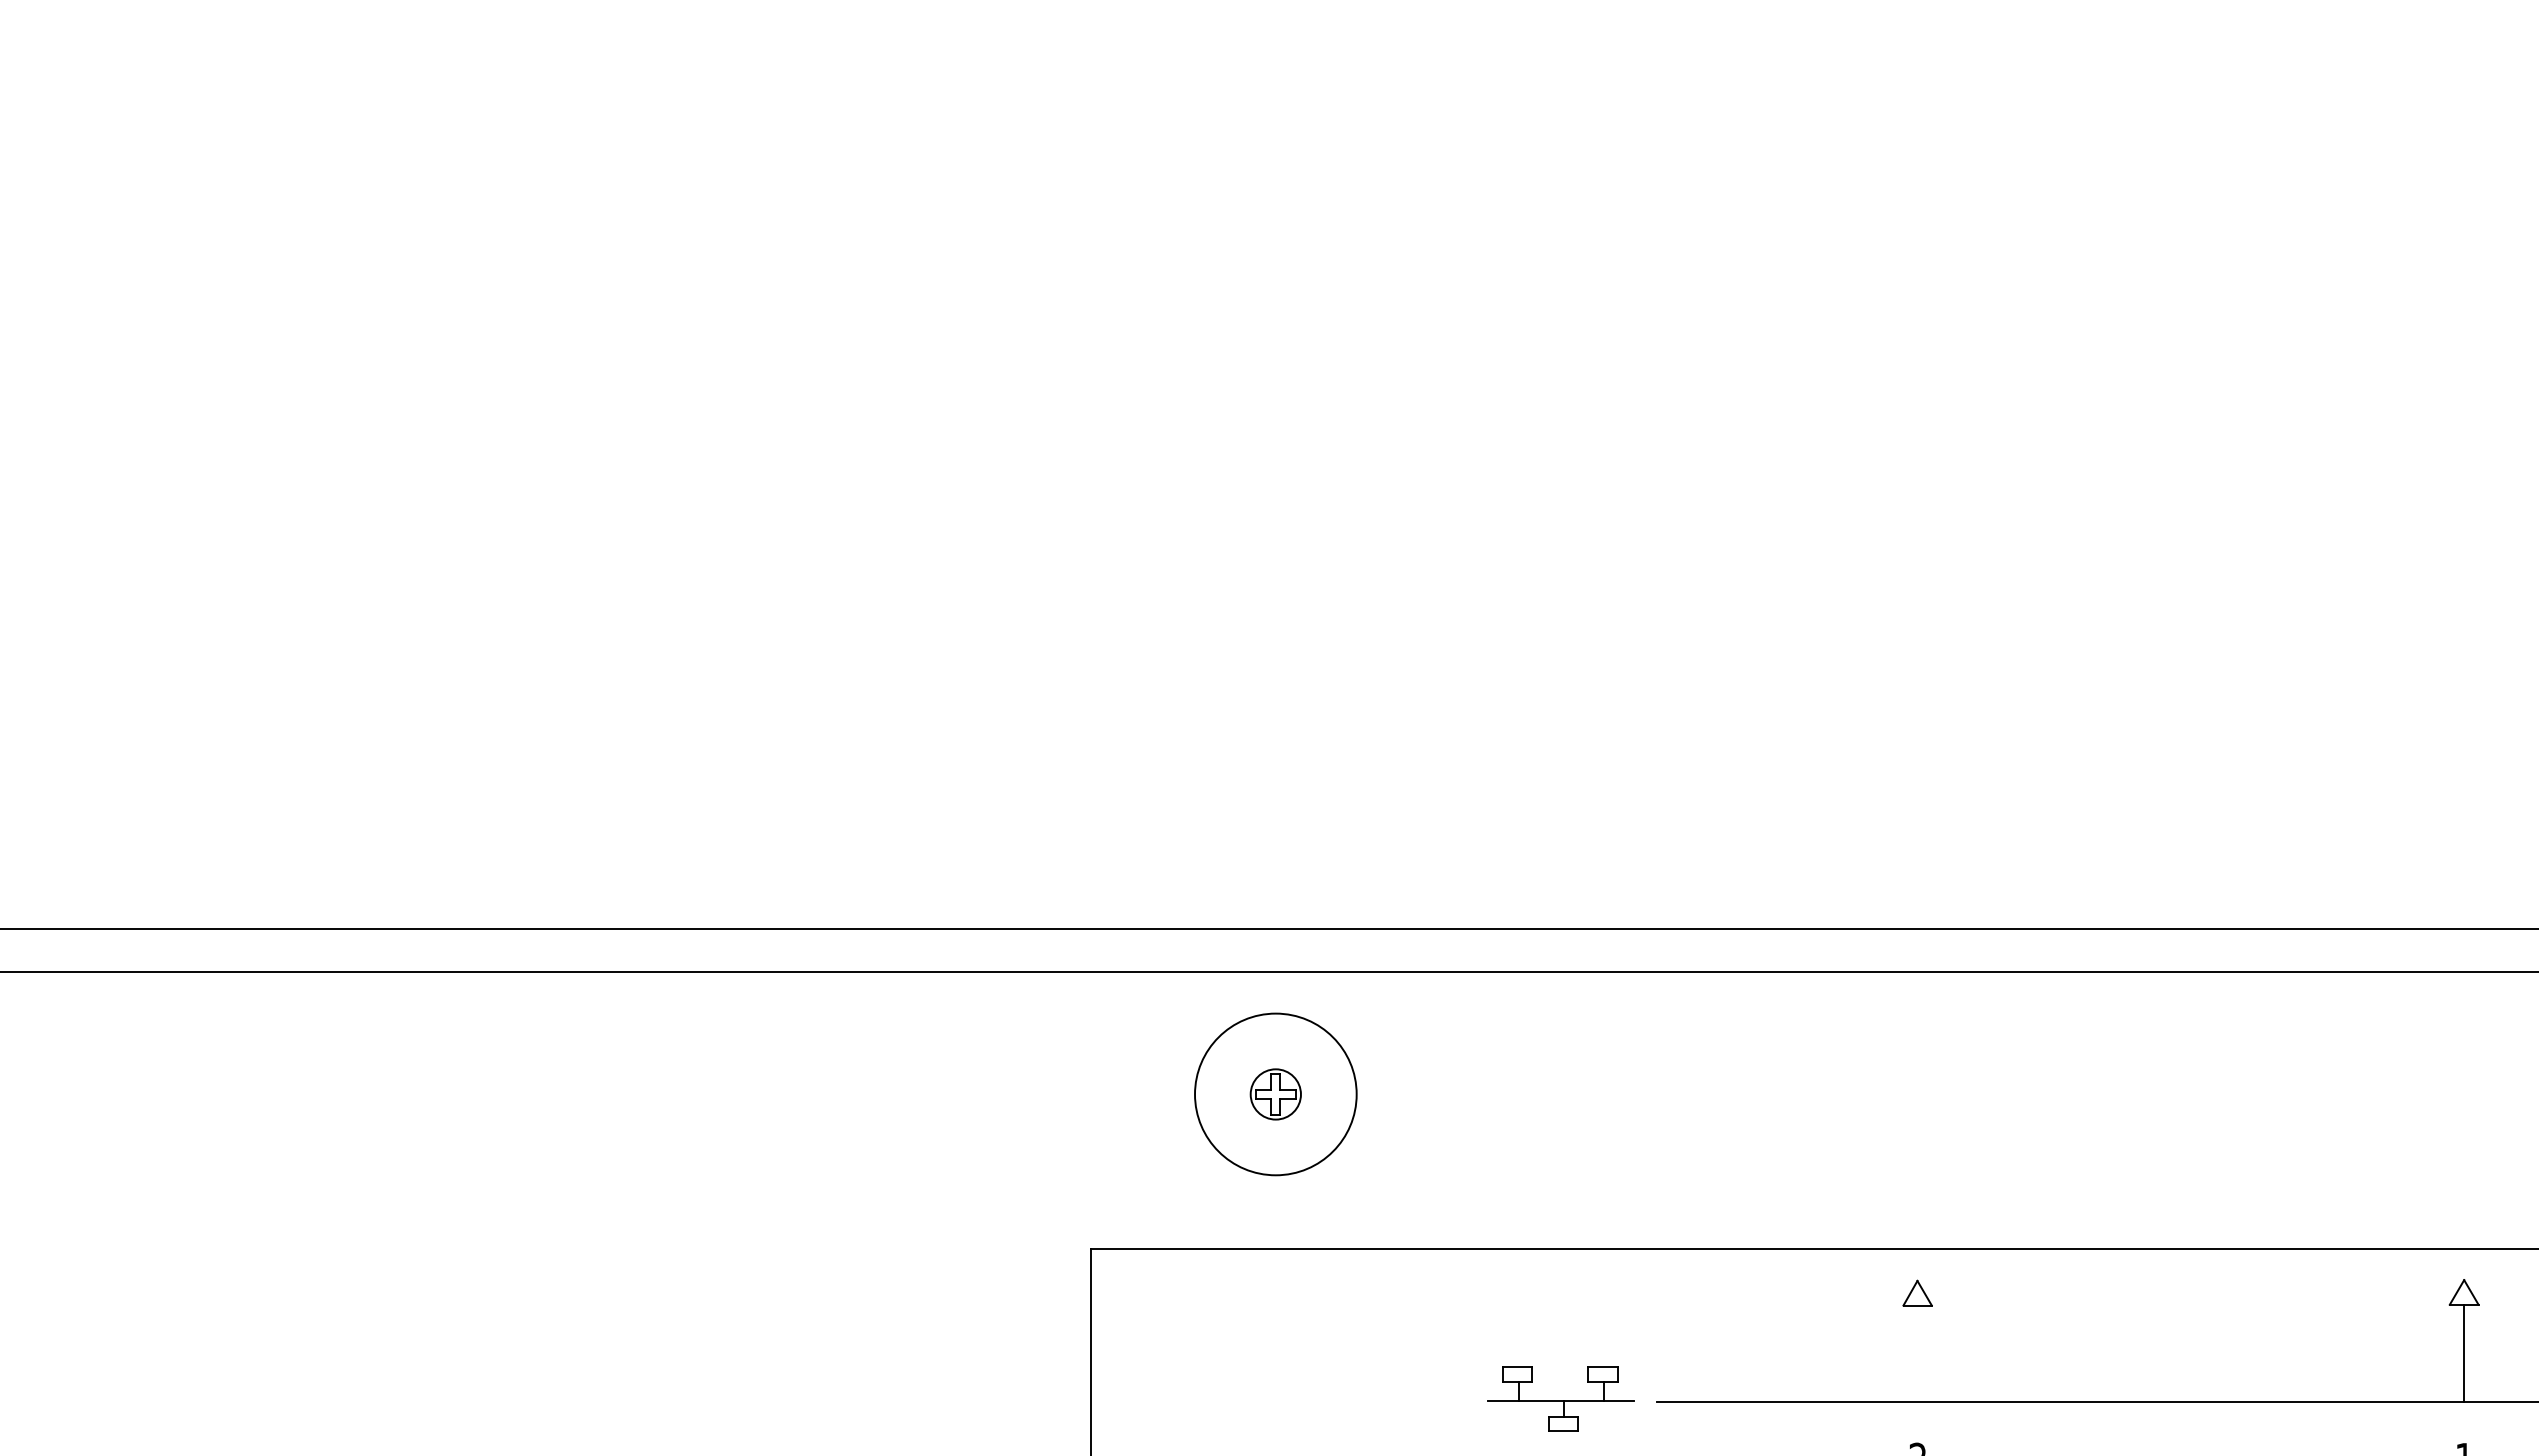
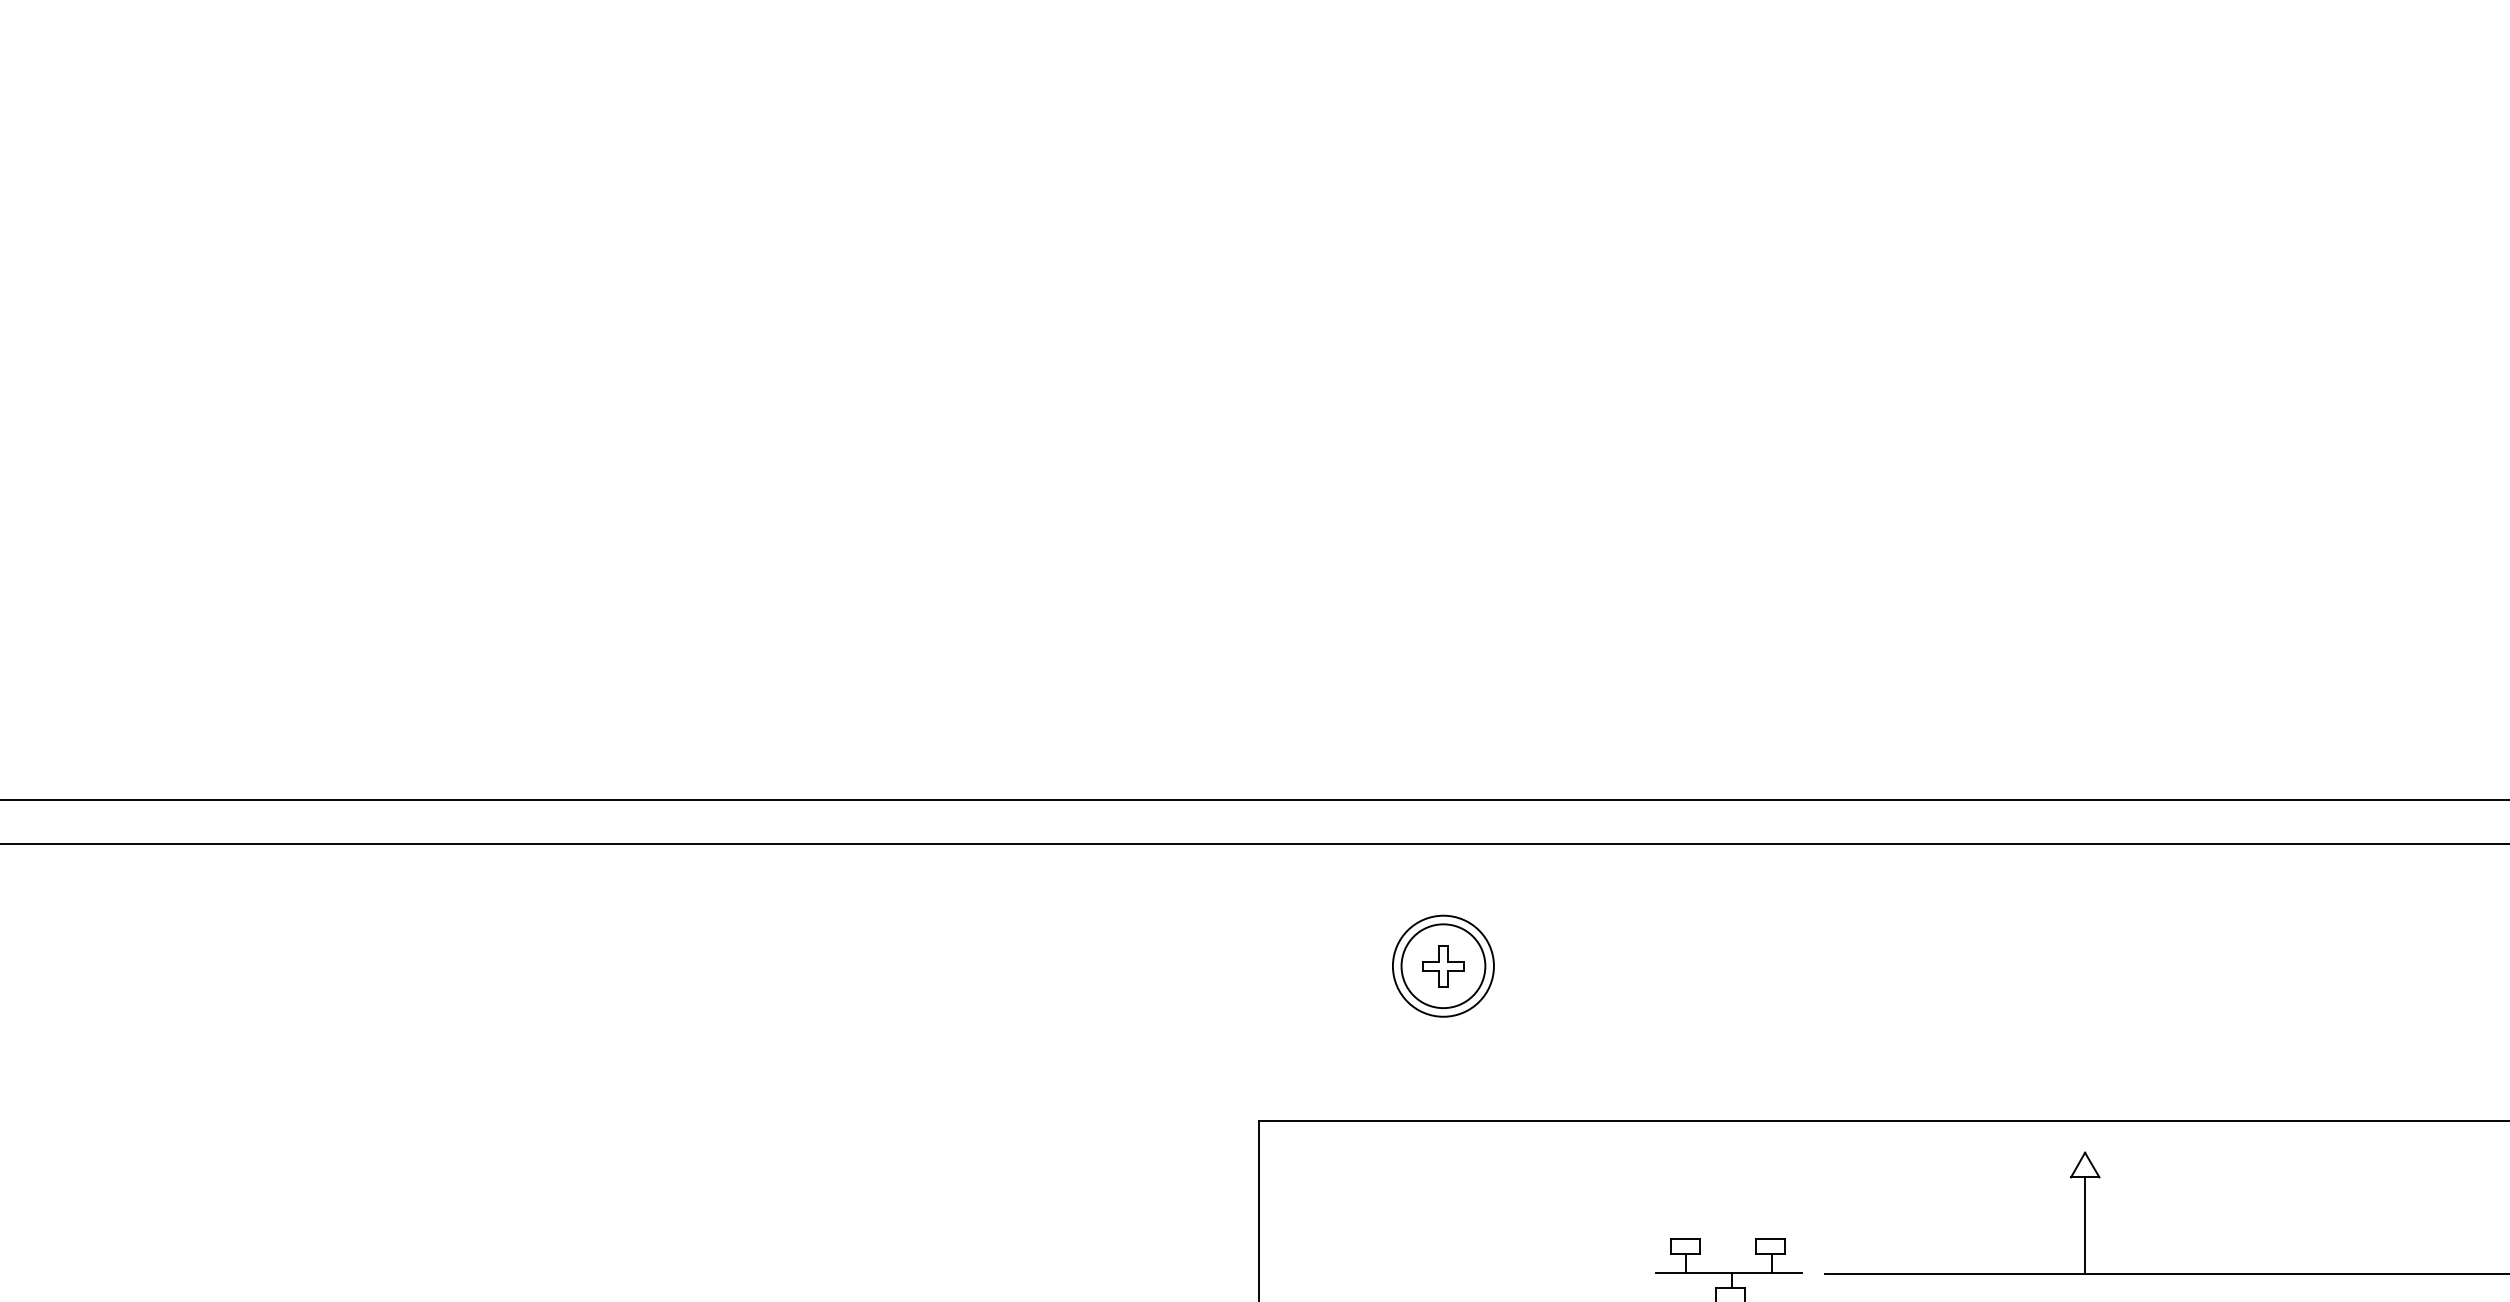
circle: (1275, 1093) -> (1443, 965), size x0.62
circle: (1275, 1094) -> (1443, 966), size x1.67
line: (1917, 1353) -> (2085, 1225), added

